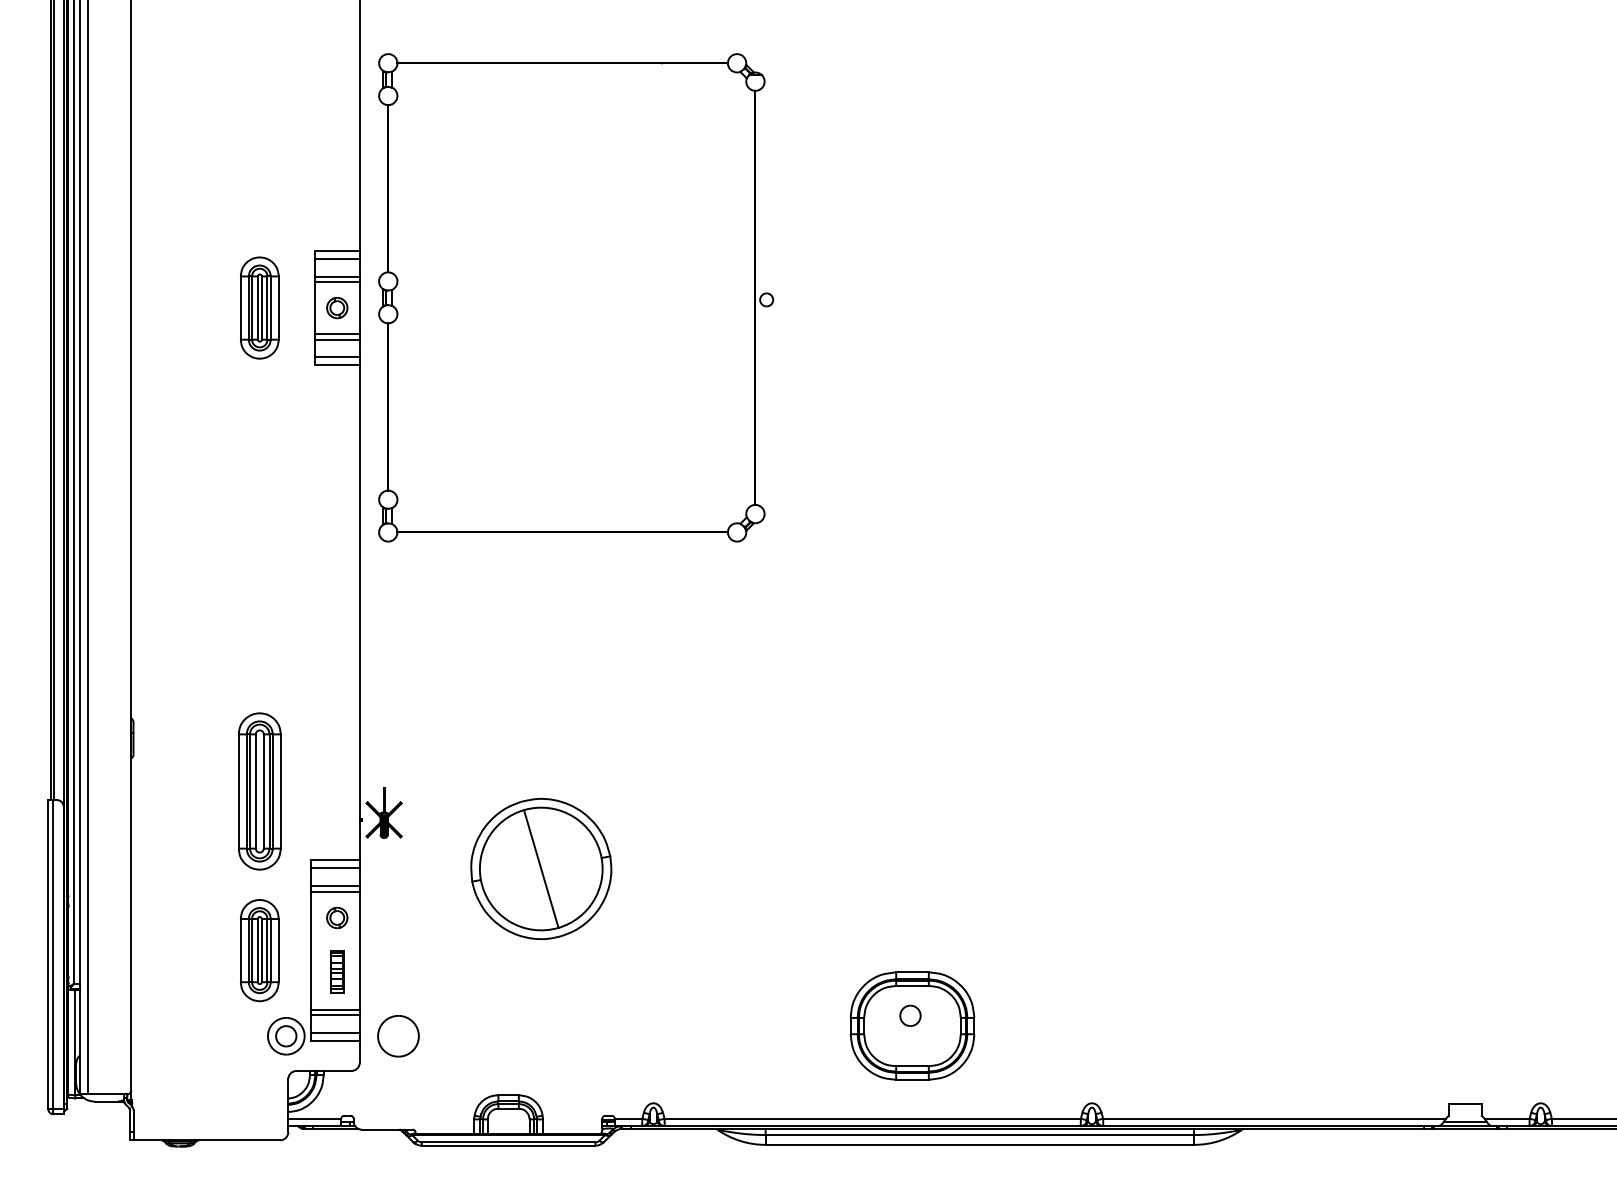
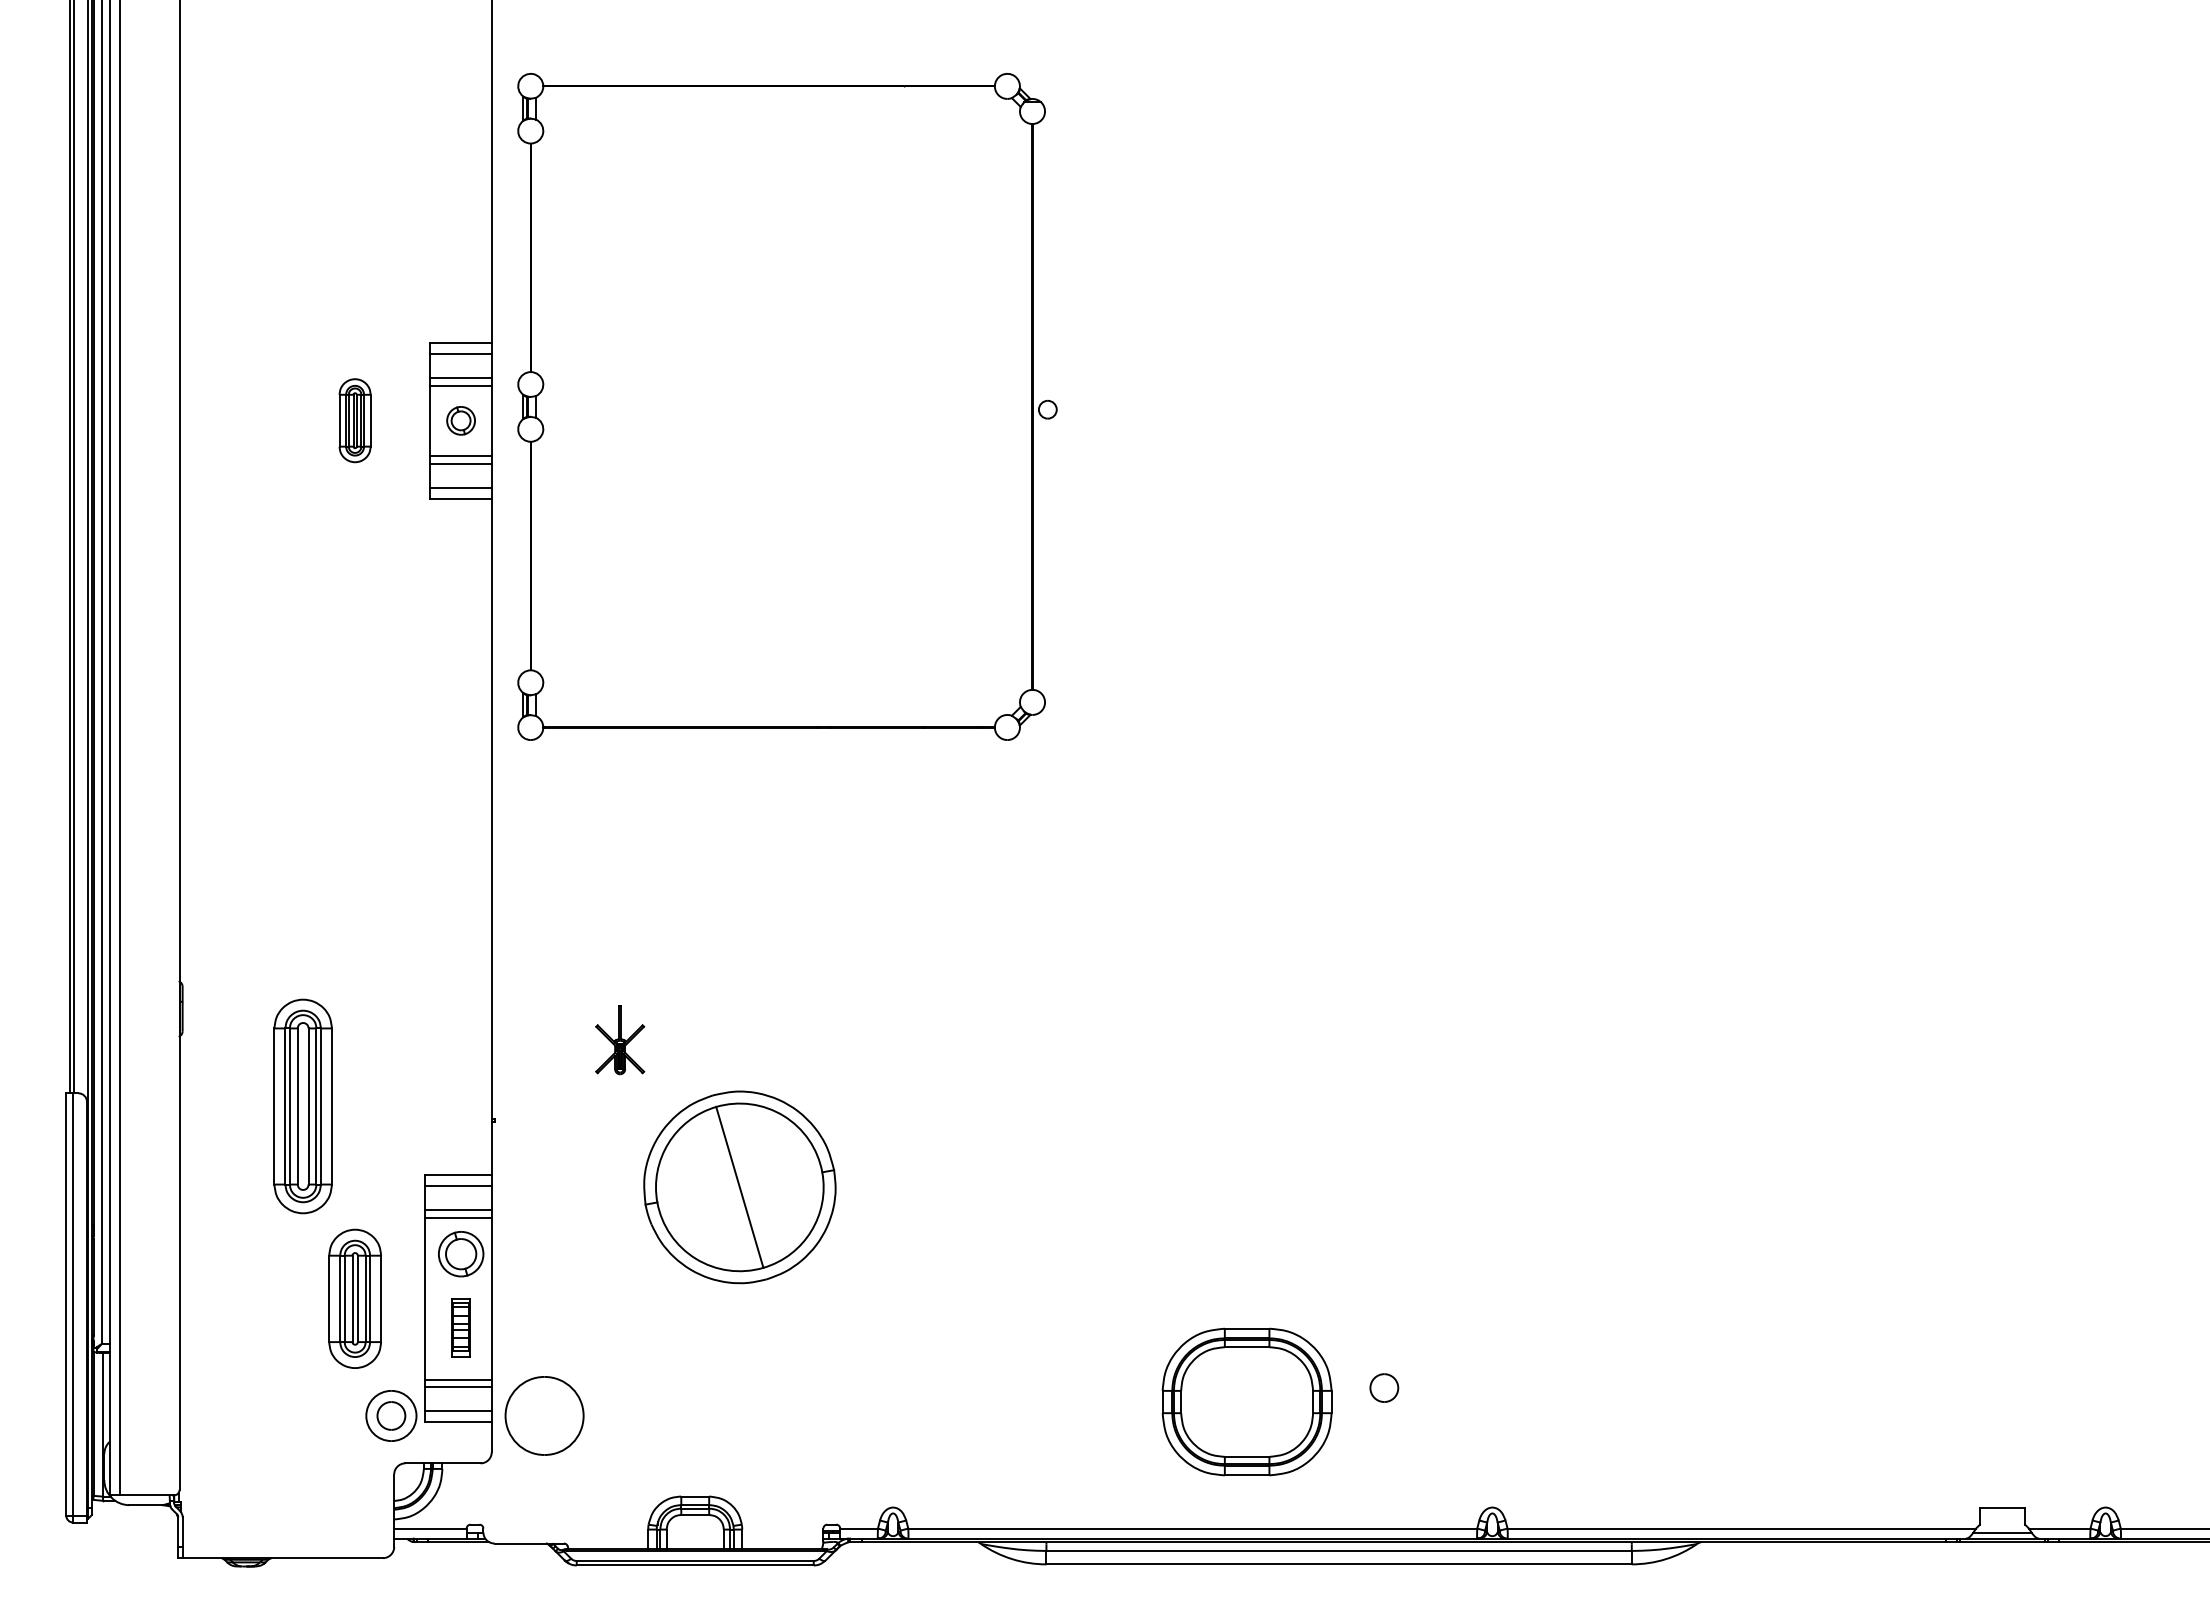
part: (259, 307) -> (354, 420), size x0.6
part: (259, 791) -> (302, 1106), moved
part: (384, 813) -> (620, 1040), moved
part: (336, 918) -> (460, 1254), size x1.6
part: (910, 1015) -> (1384, 1387), moved
part: (398, 1035) -> (544, 1415), size x1.4

